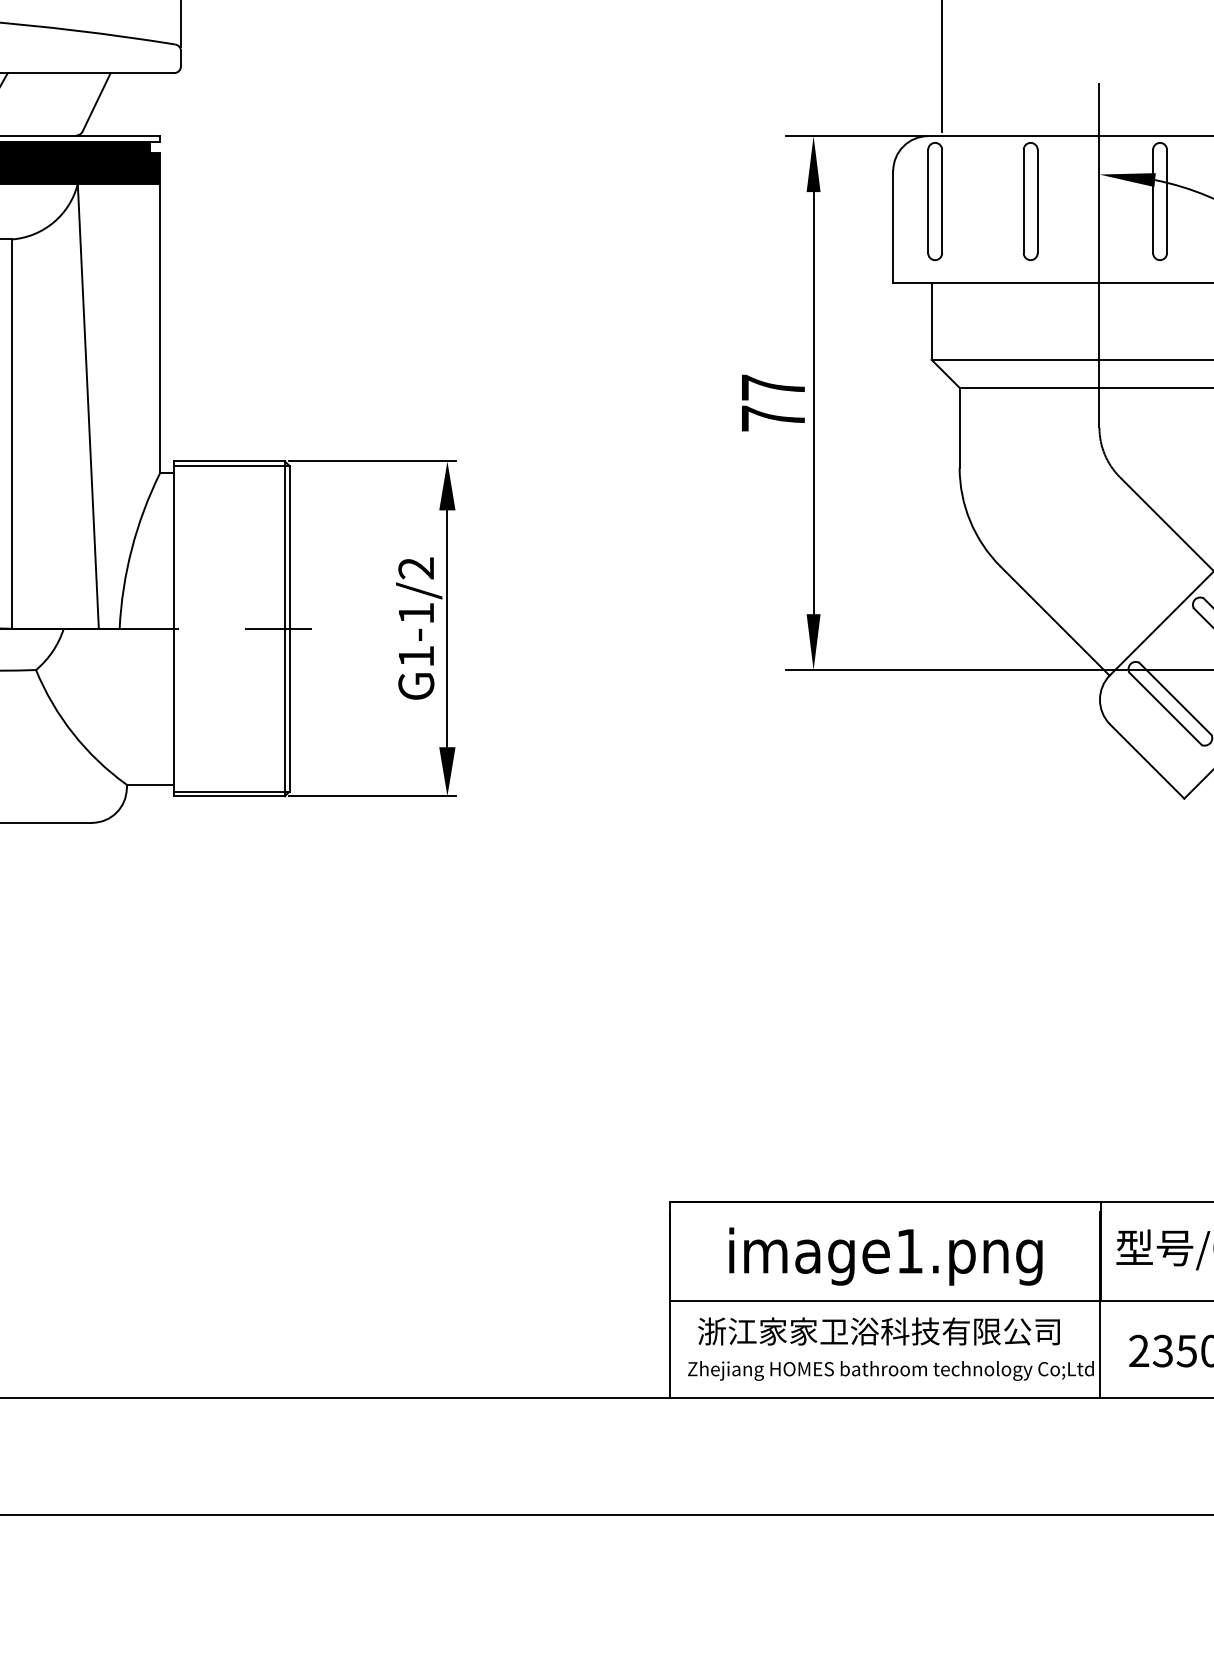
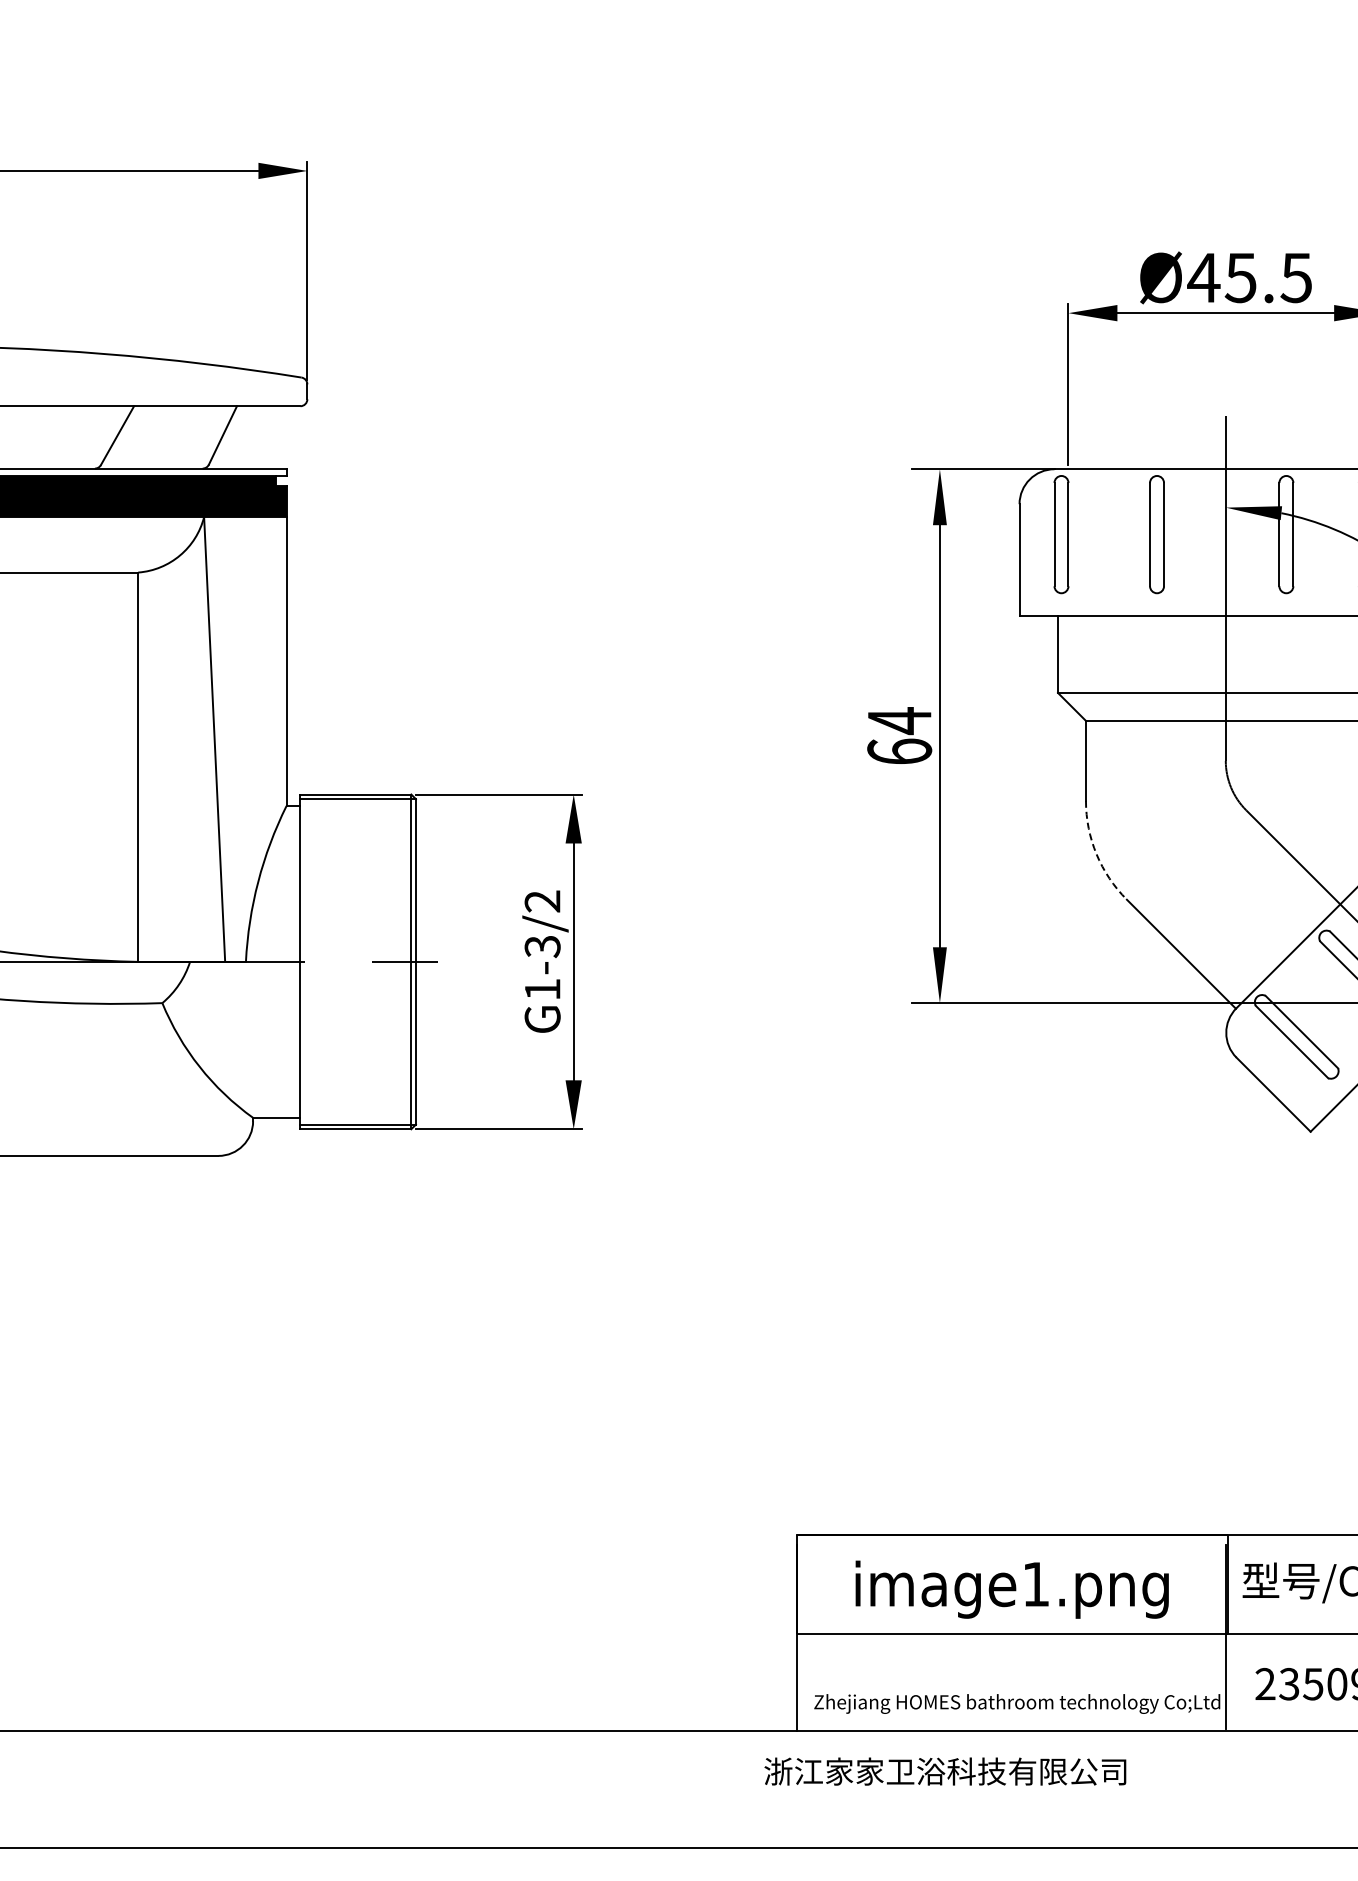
text: (773, 402) -> (899, 735), 77 -> 64
arc: (970, 521) -> (1096, 854), solid -> dashed
text: (416, 614) -> (542, 947), G1-1/2 -> G1-3/2
text: (879, 1331) -> (945, 1771), moved

